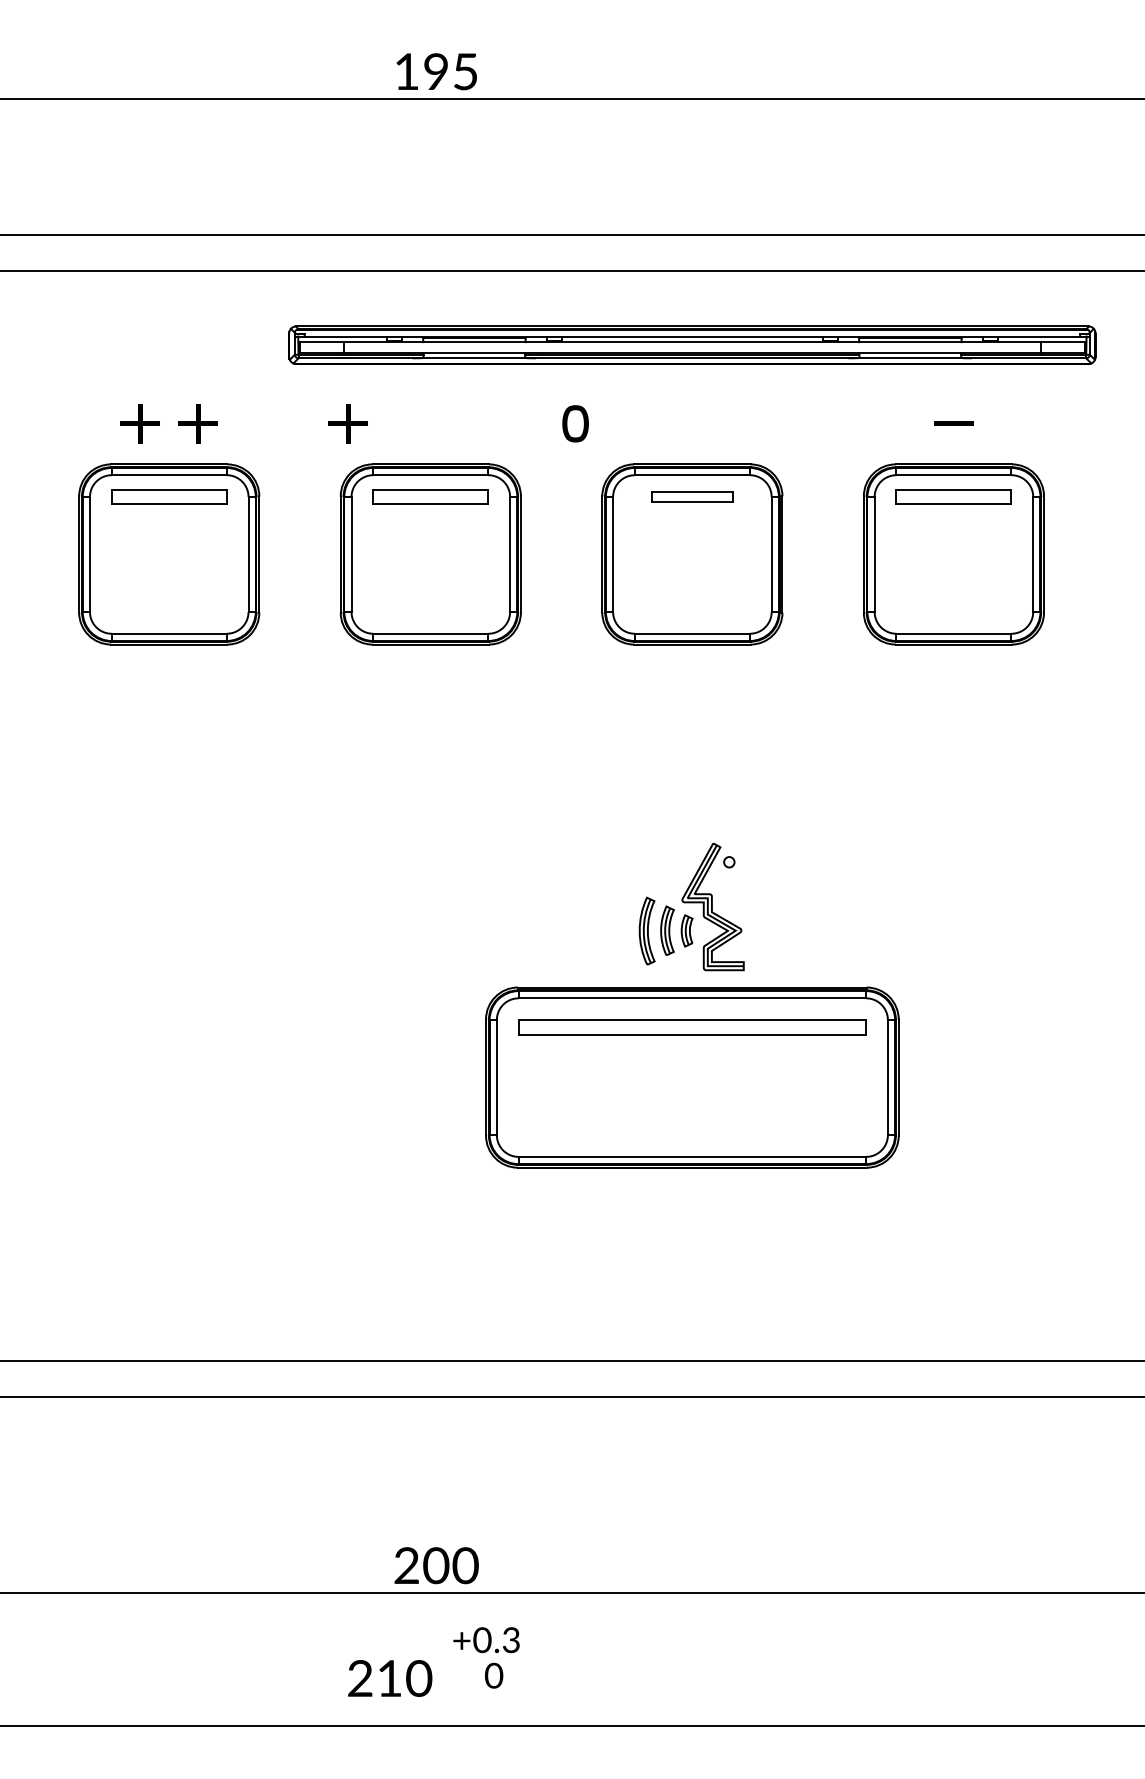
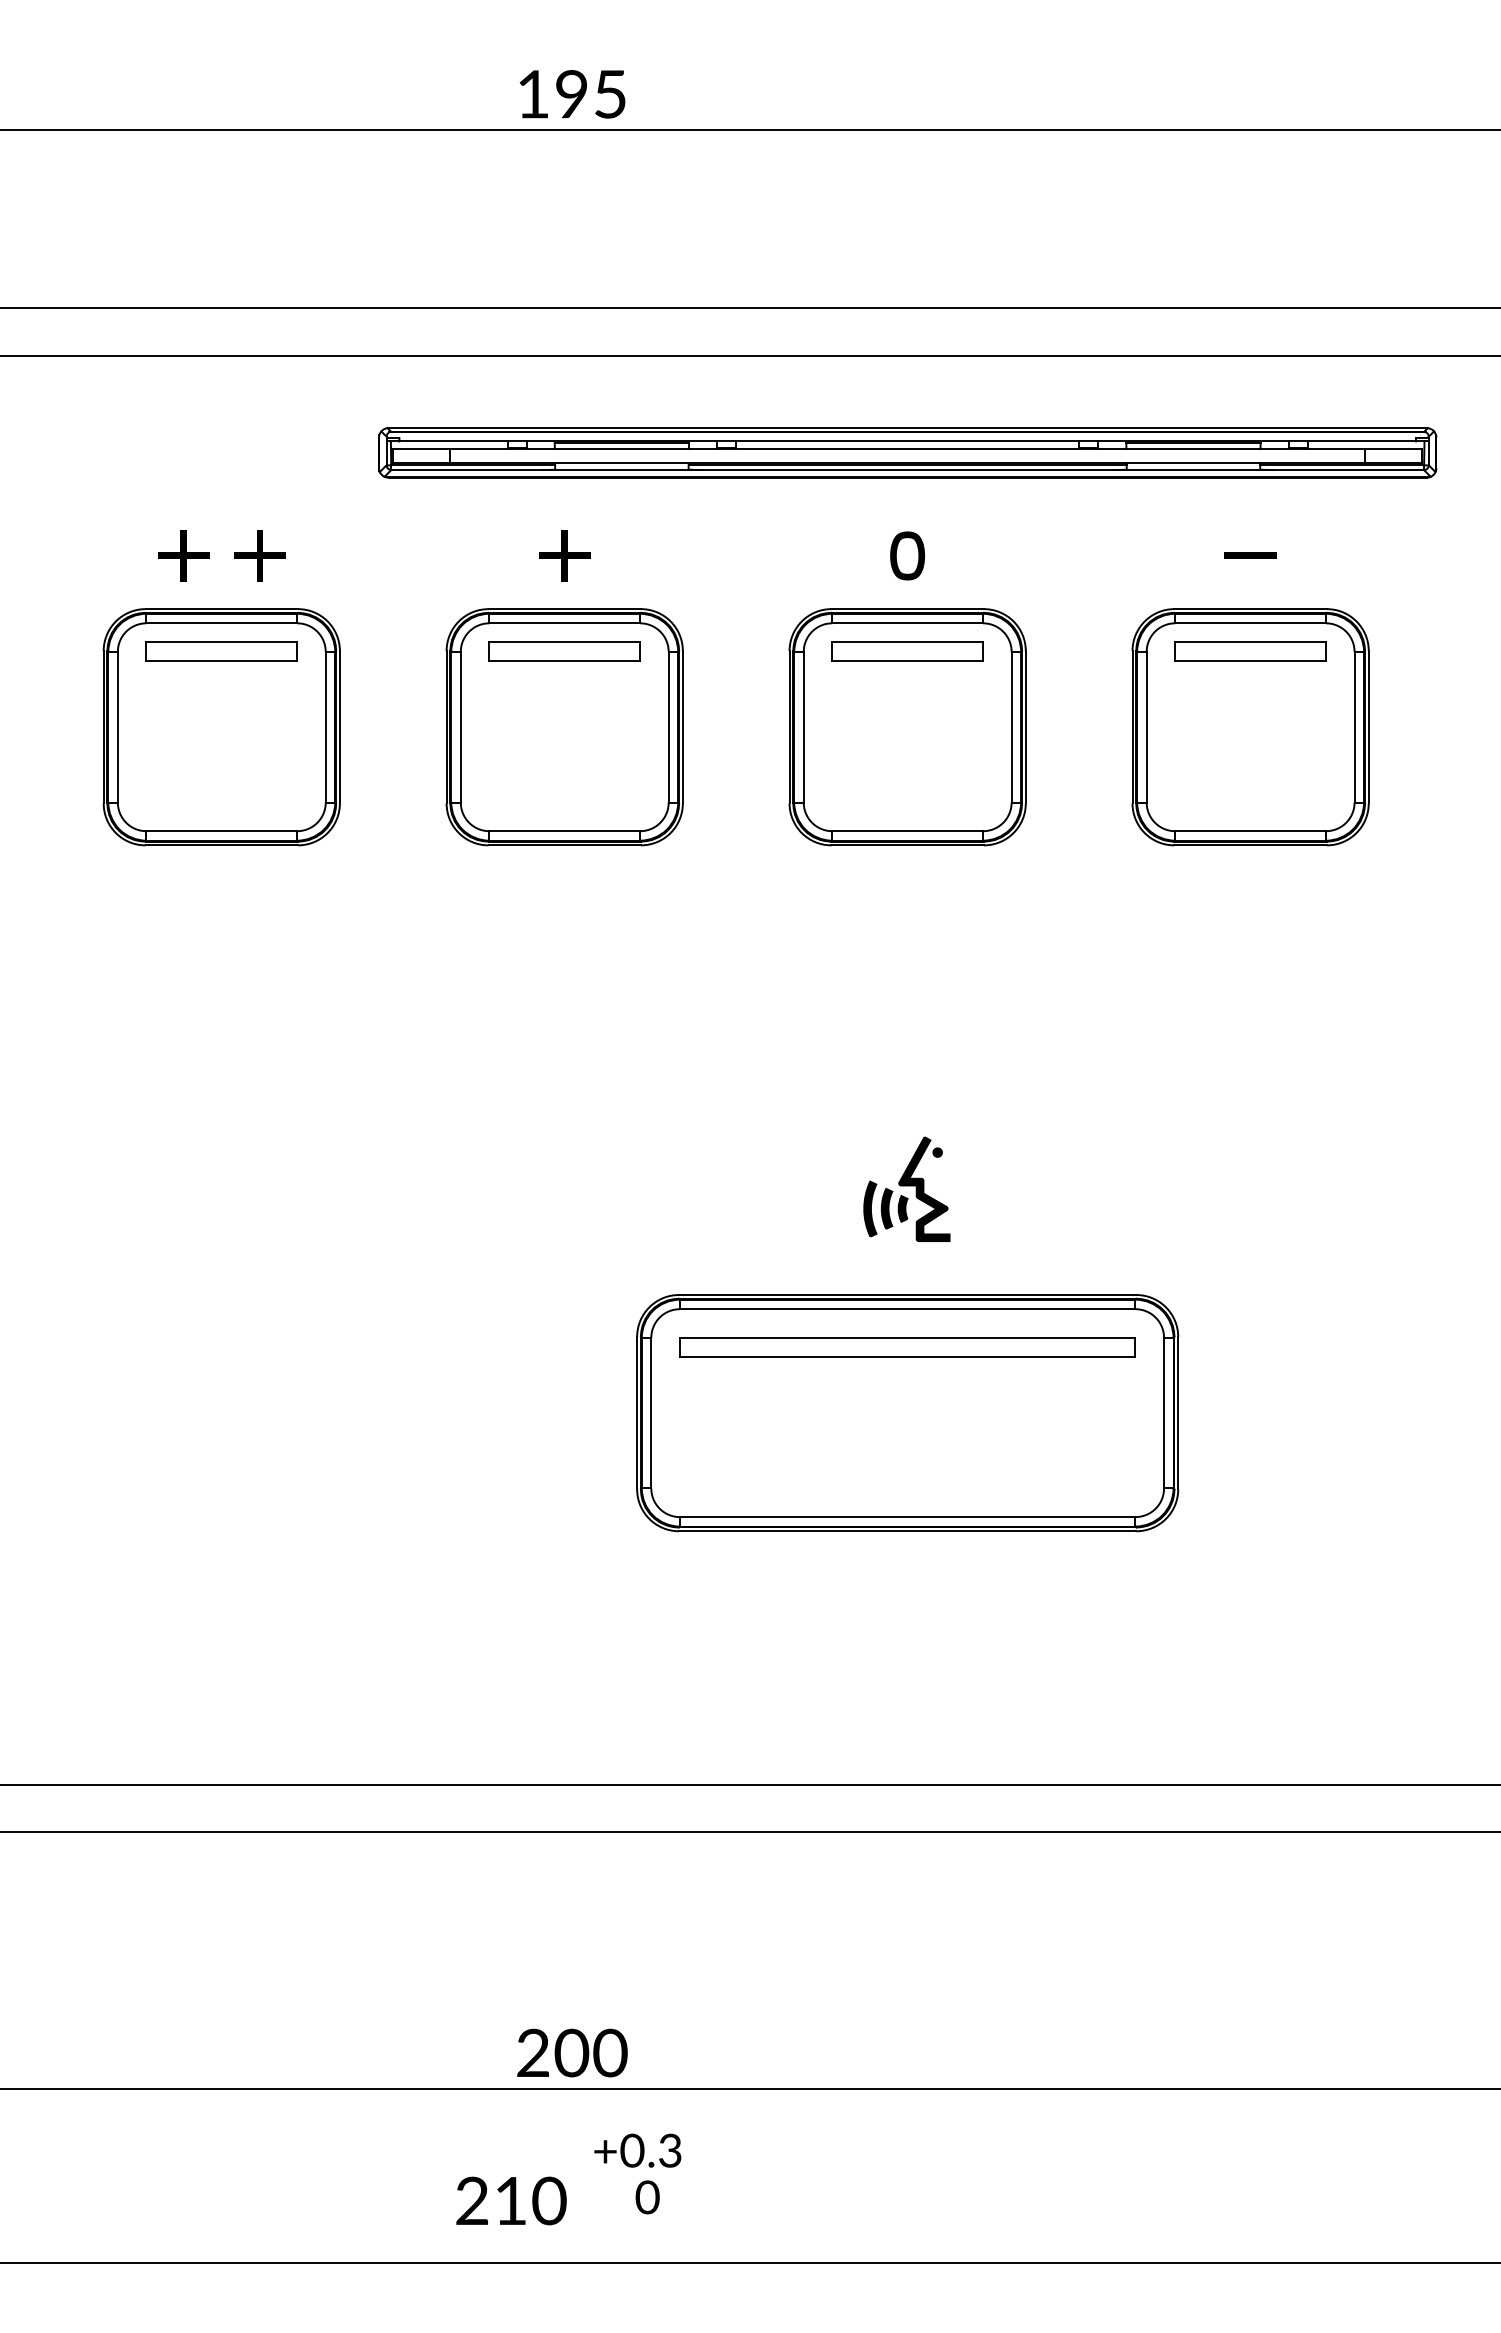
part: (348, 423) -> (564, 555), moved
part: (575, 423) -> (907, 555), moved
part: (692, 496) -> (907, 651), size x1.43
part: (691, 906) -> (906, 1188), size x0.62

